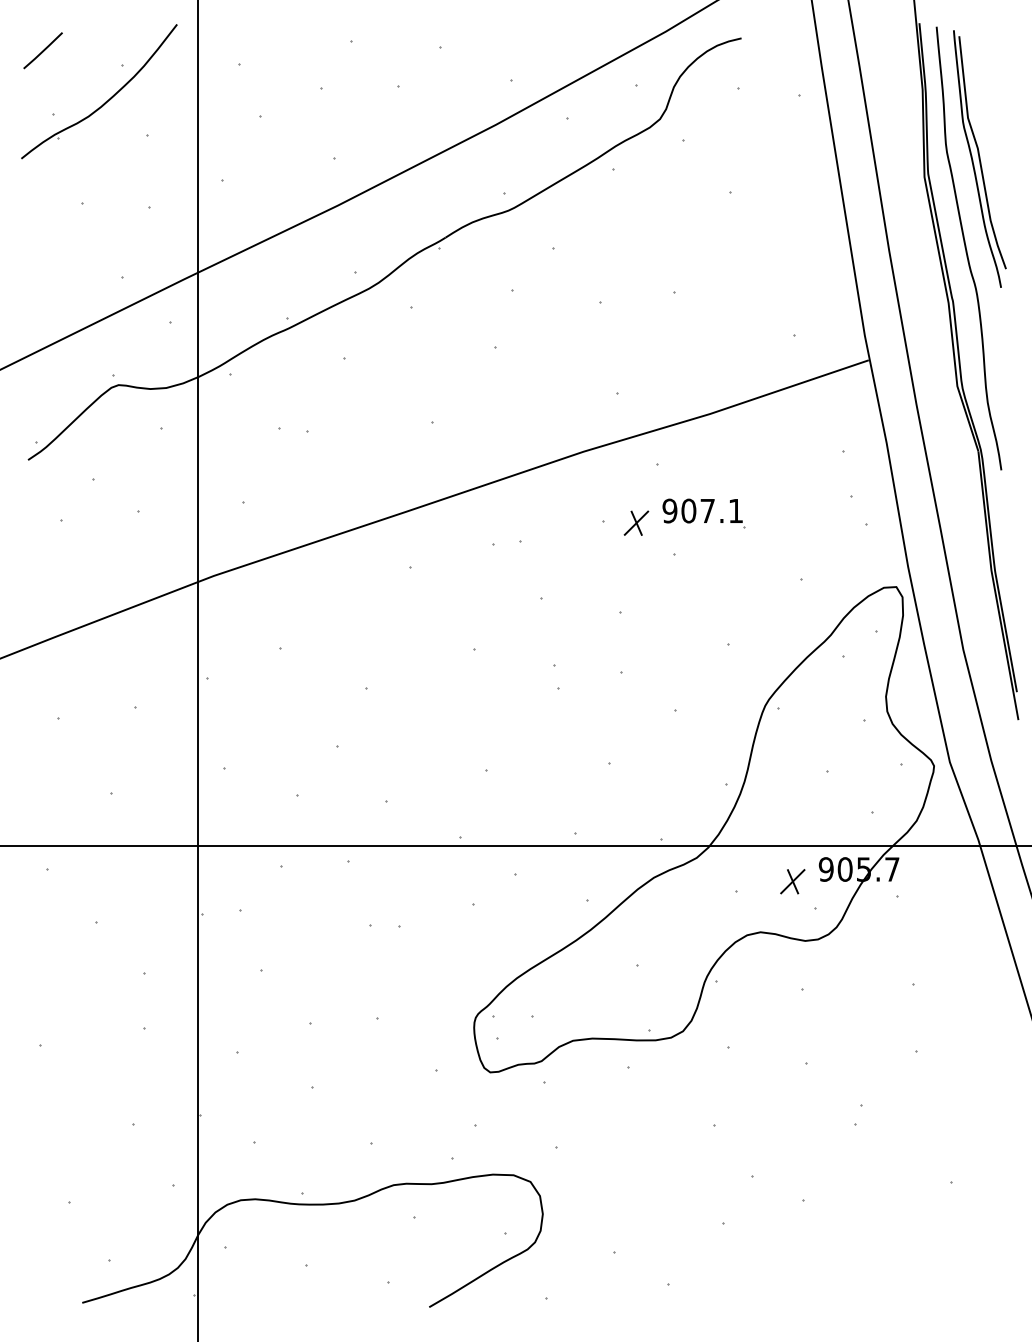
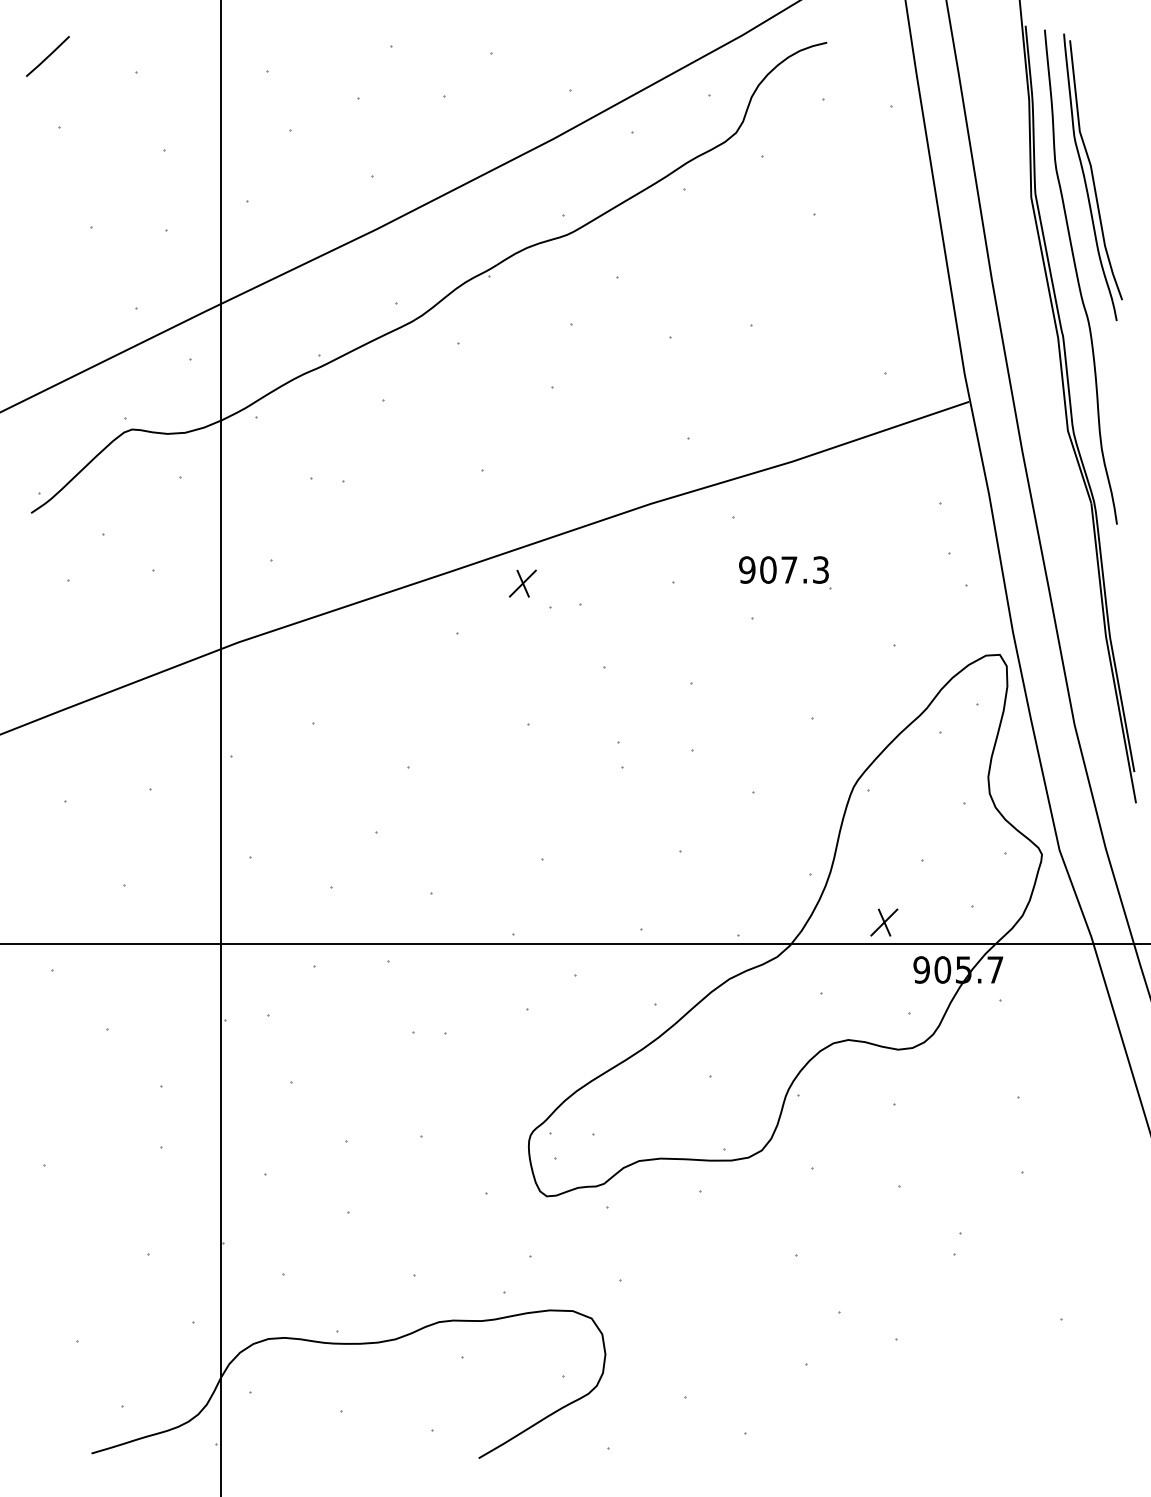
part: (107, 100) -> (119, 111), removed
text: (735, 510) -> (820, 569), 907.1 -> 907.3
part: (636, 523) -> (522, 583), moved
part: (792, 881) -> (884, 922), moved

